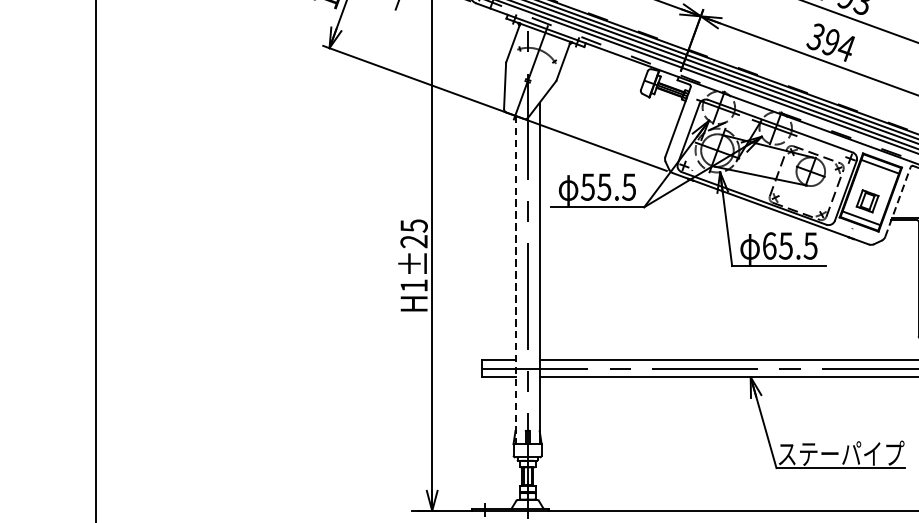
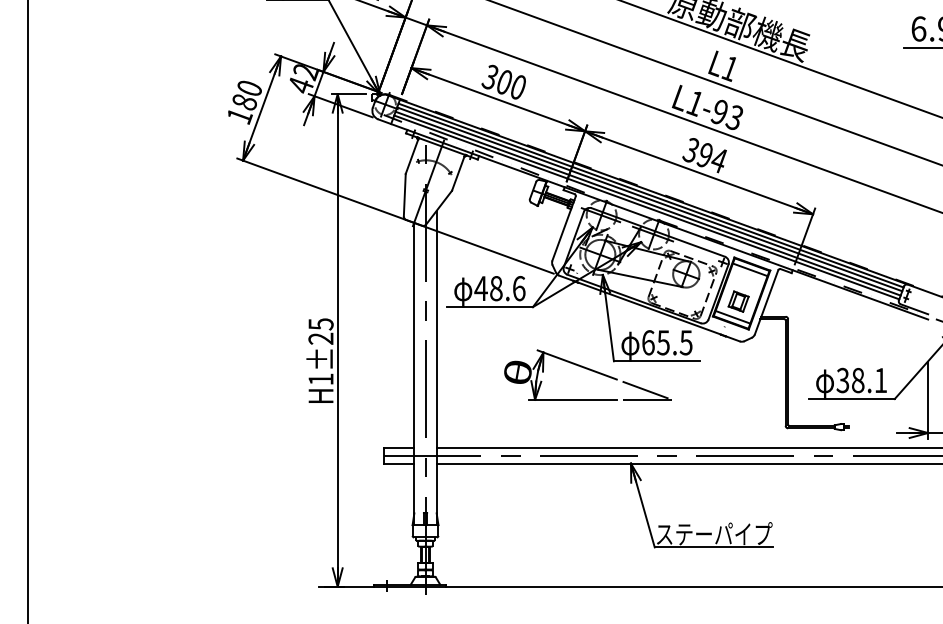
text: (607, 187) -> (499, 288), 55.5 -> 48.6
line: (897, 201) -> (766, 301), dashed -> solid
line: (515, 280) -> (414, 374), dashed -> solid
part: (703, 280) -> (587, 374), added

